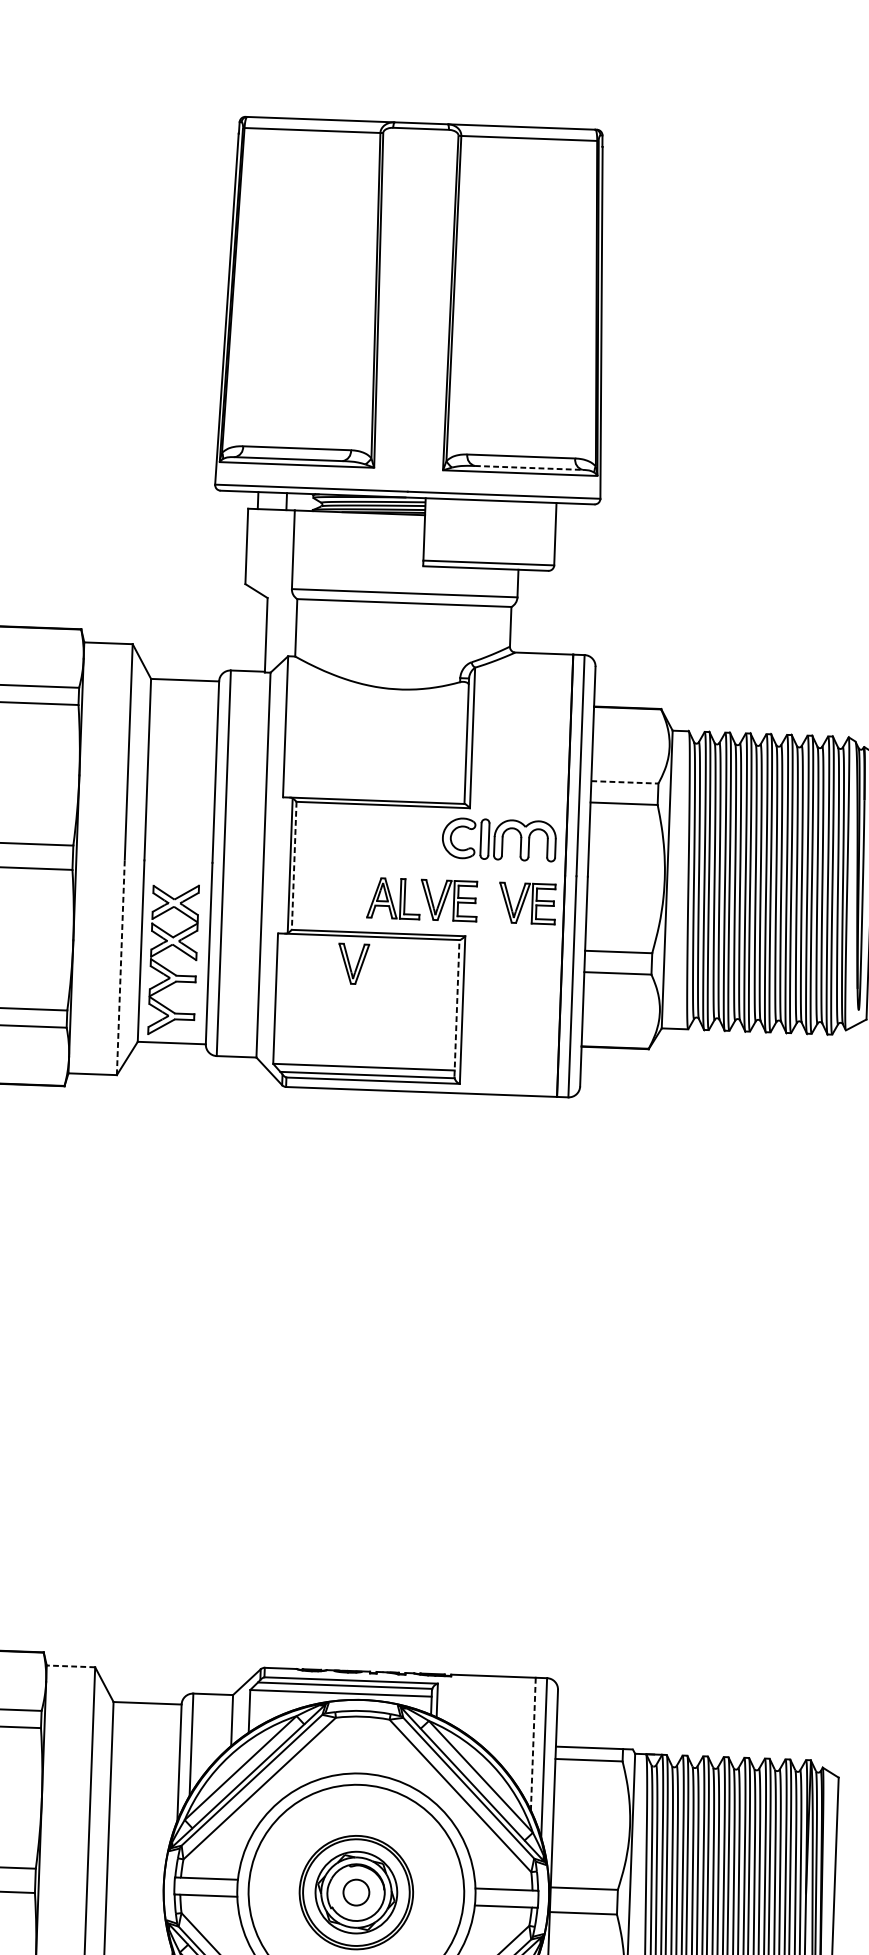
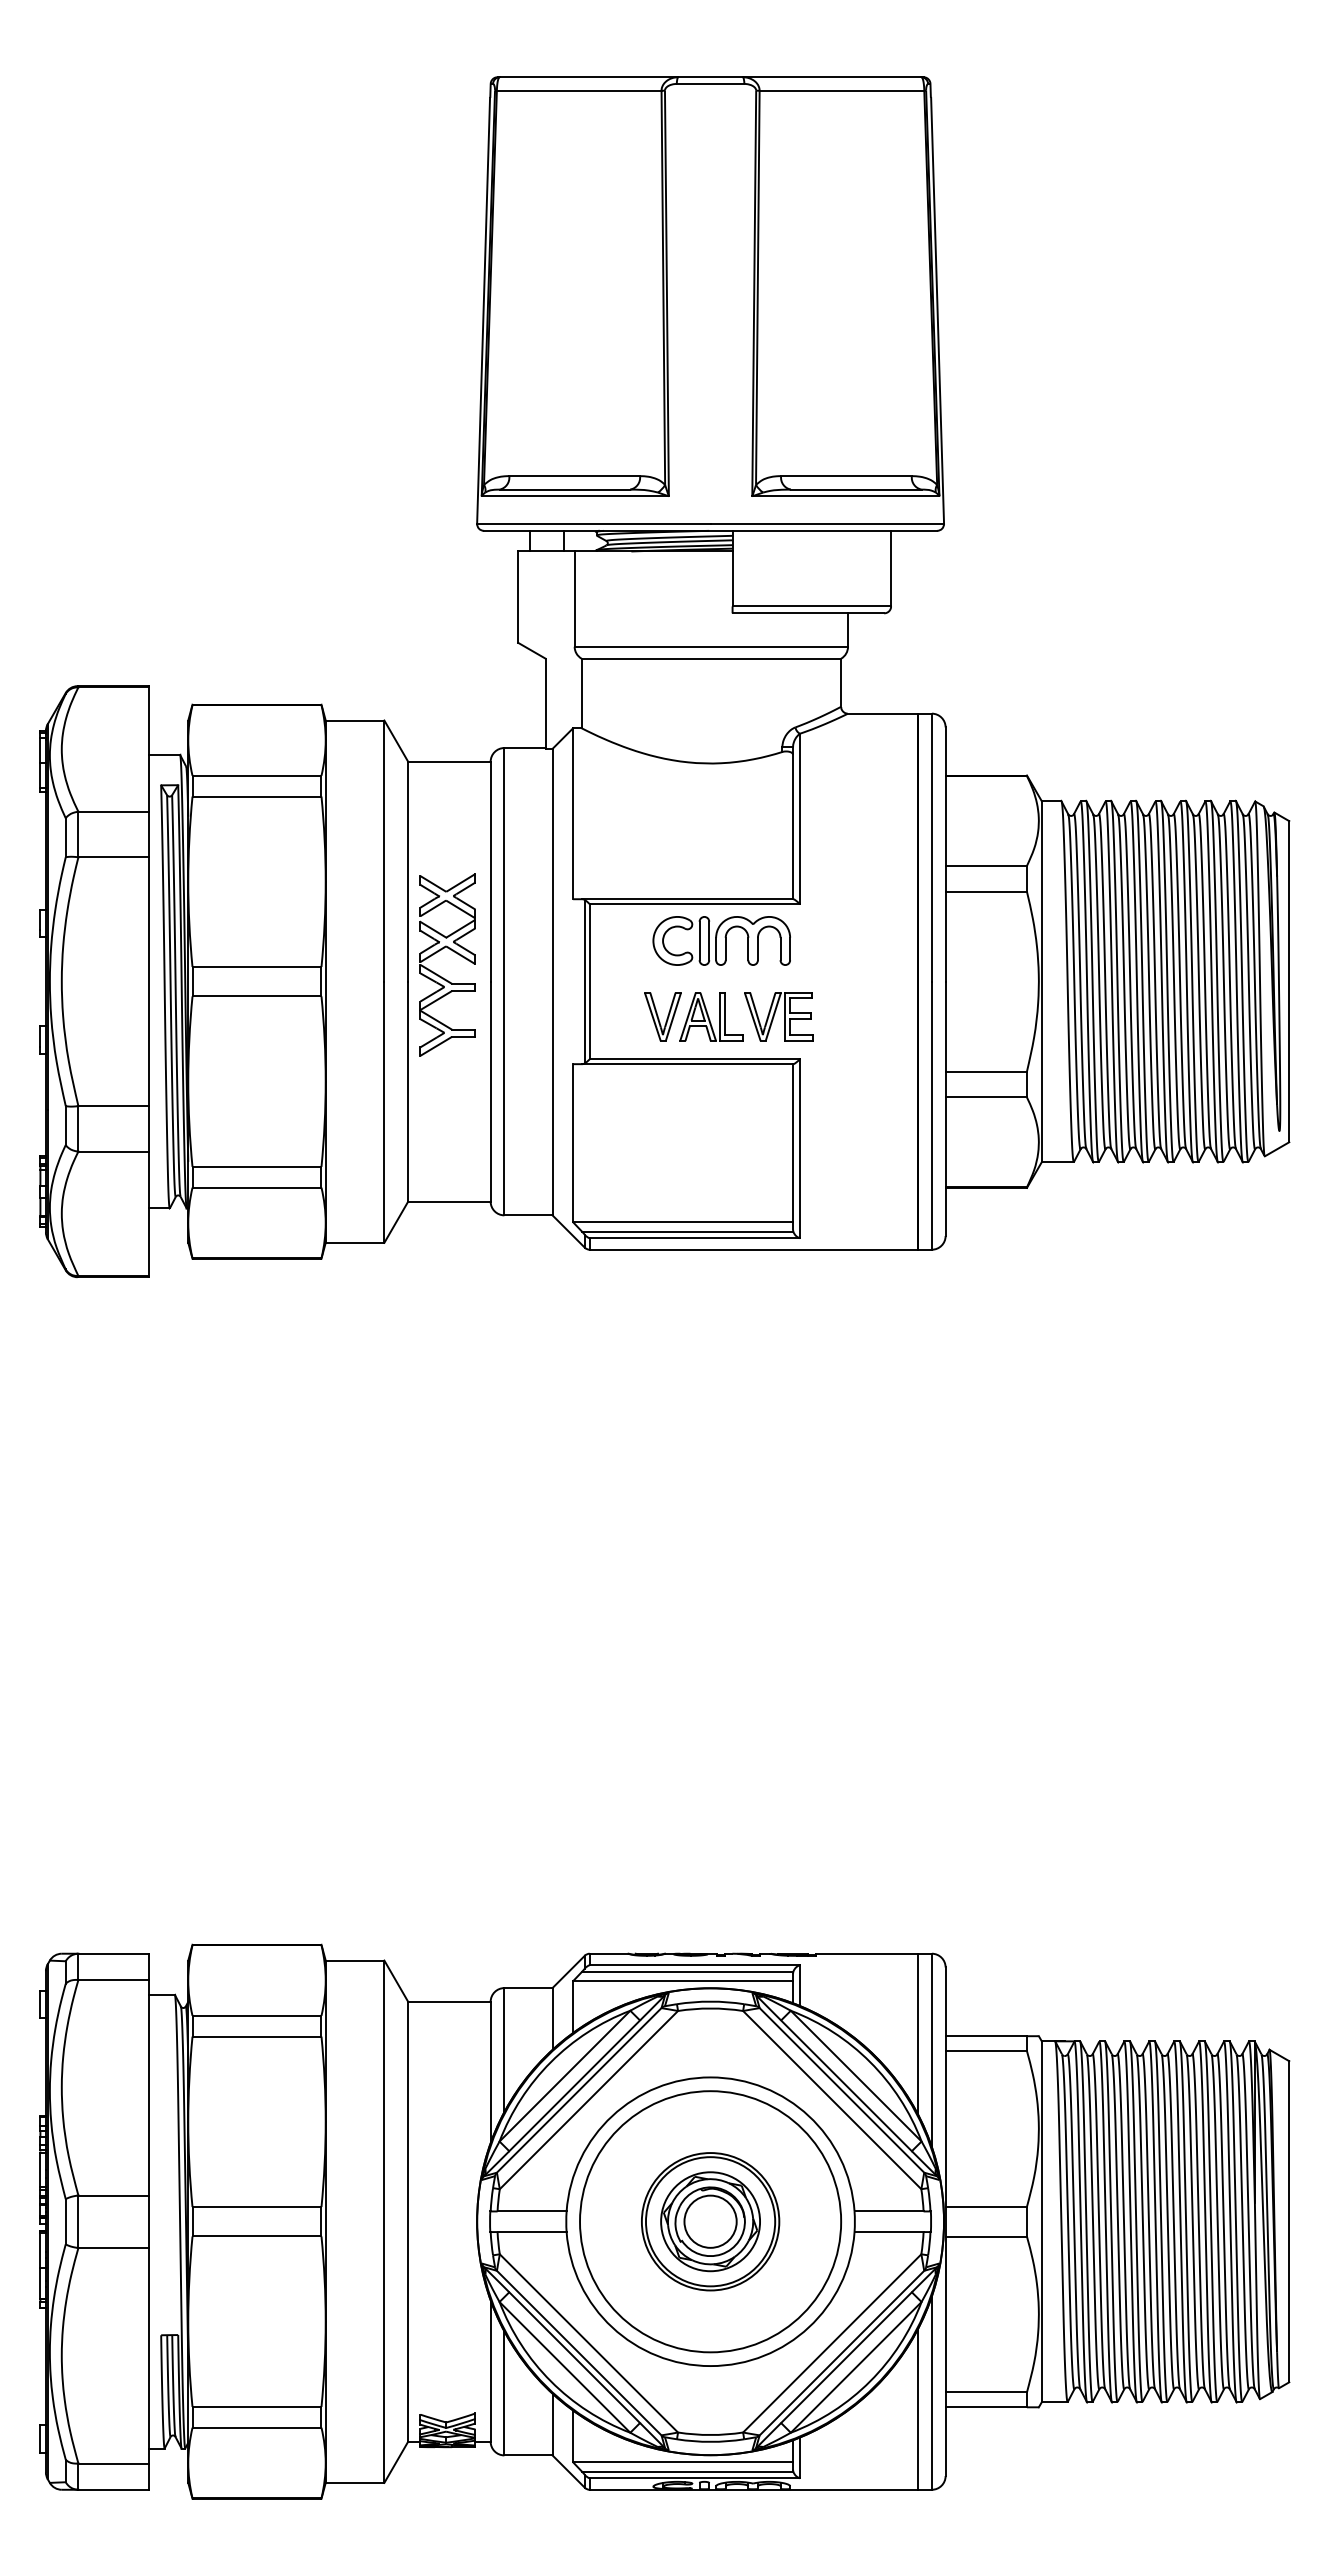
line: (529, 467) -> (856, 489), dashed -> solid
line: (625, 782) -> (986, 865), dashed -> solid
part: (499, 839) -> (721, 940), moved
line: (294, 865) -> (589, 981), dashed -> solid
part: (527, 903) -> (873, 1016), removed
part: (353, 963) -> (662, 1016), moved
line: (120, 967) -> (384, 1112), dashed -> solid
part: (167, 968) -> (440, 975), moved
line: (457, 1008) -> (793, 1146), dashed -> solid
line: (70, 1666) -> (354, 1960), dashed -> solid
line: (533, 1744) -> (918, 2034), dashed -> solid
circle: (356, 1892) -> (710, 2221), size x1.67

